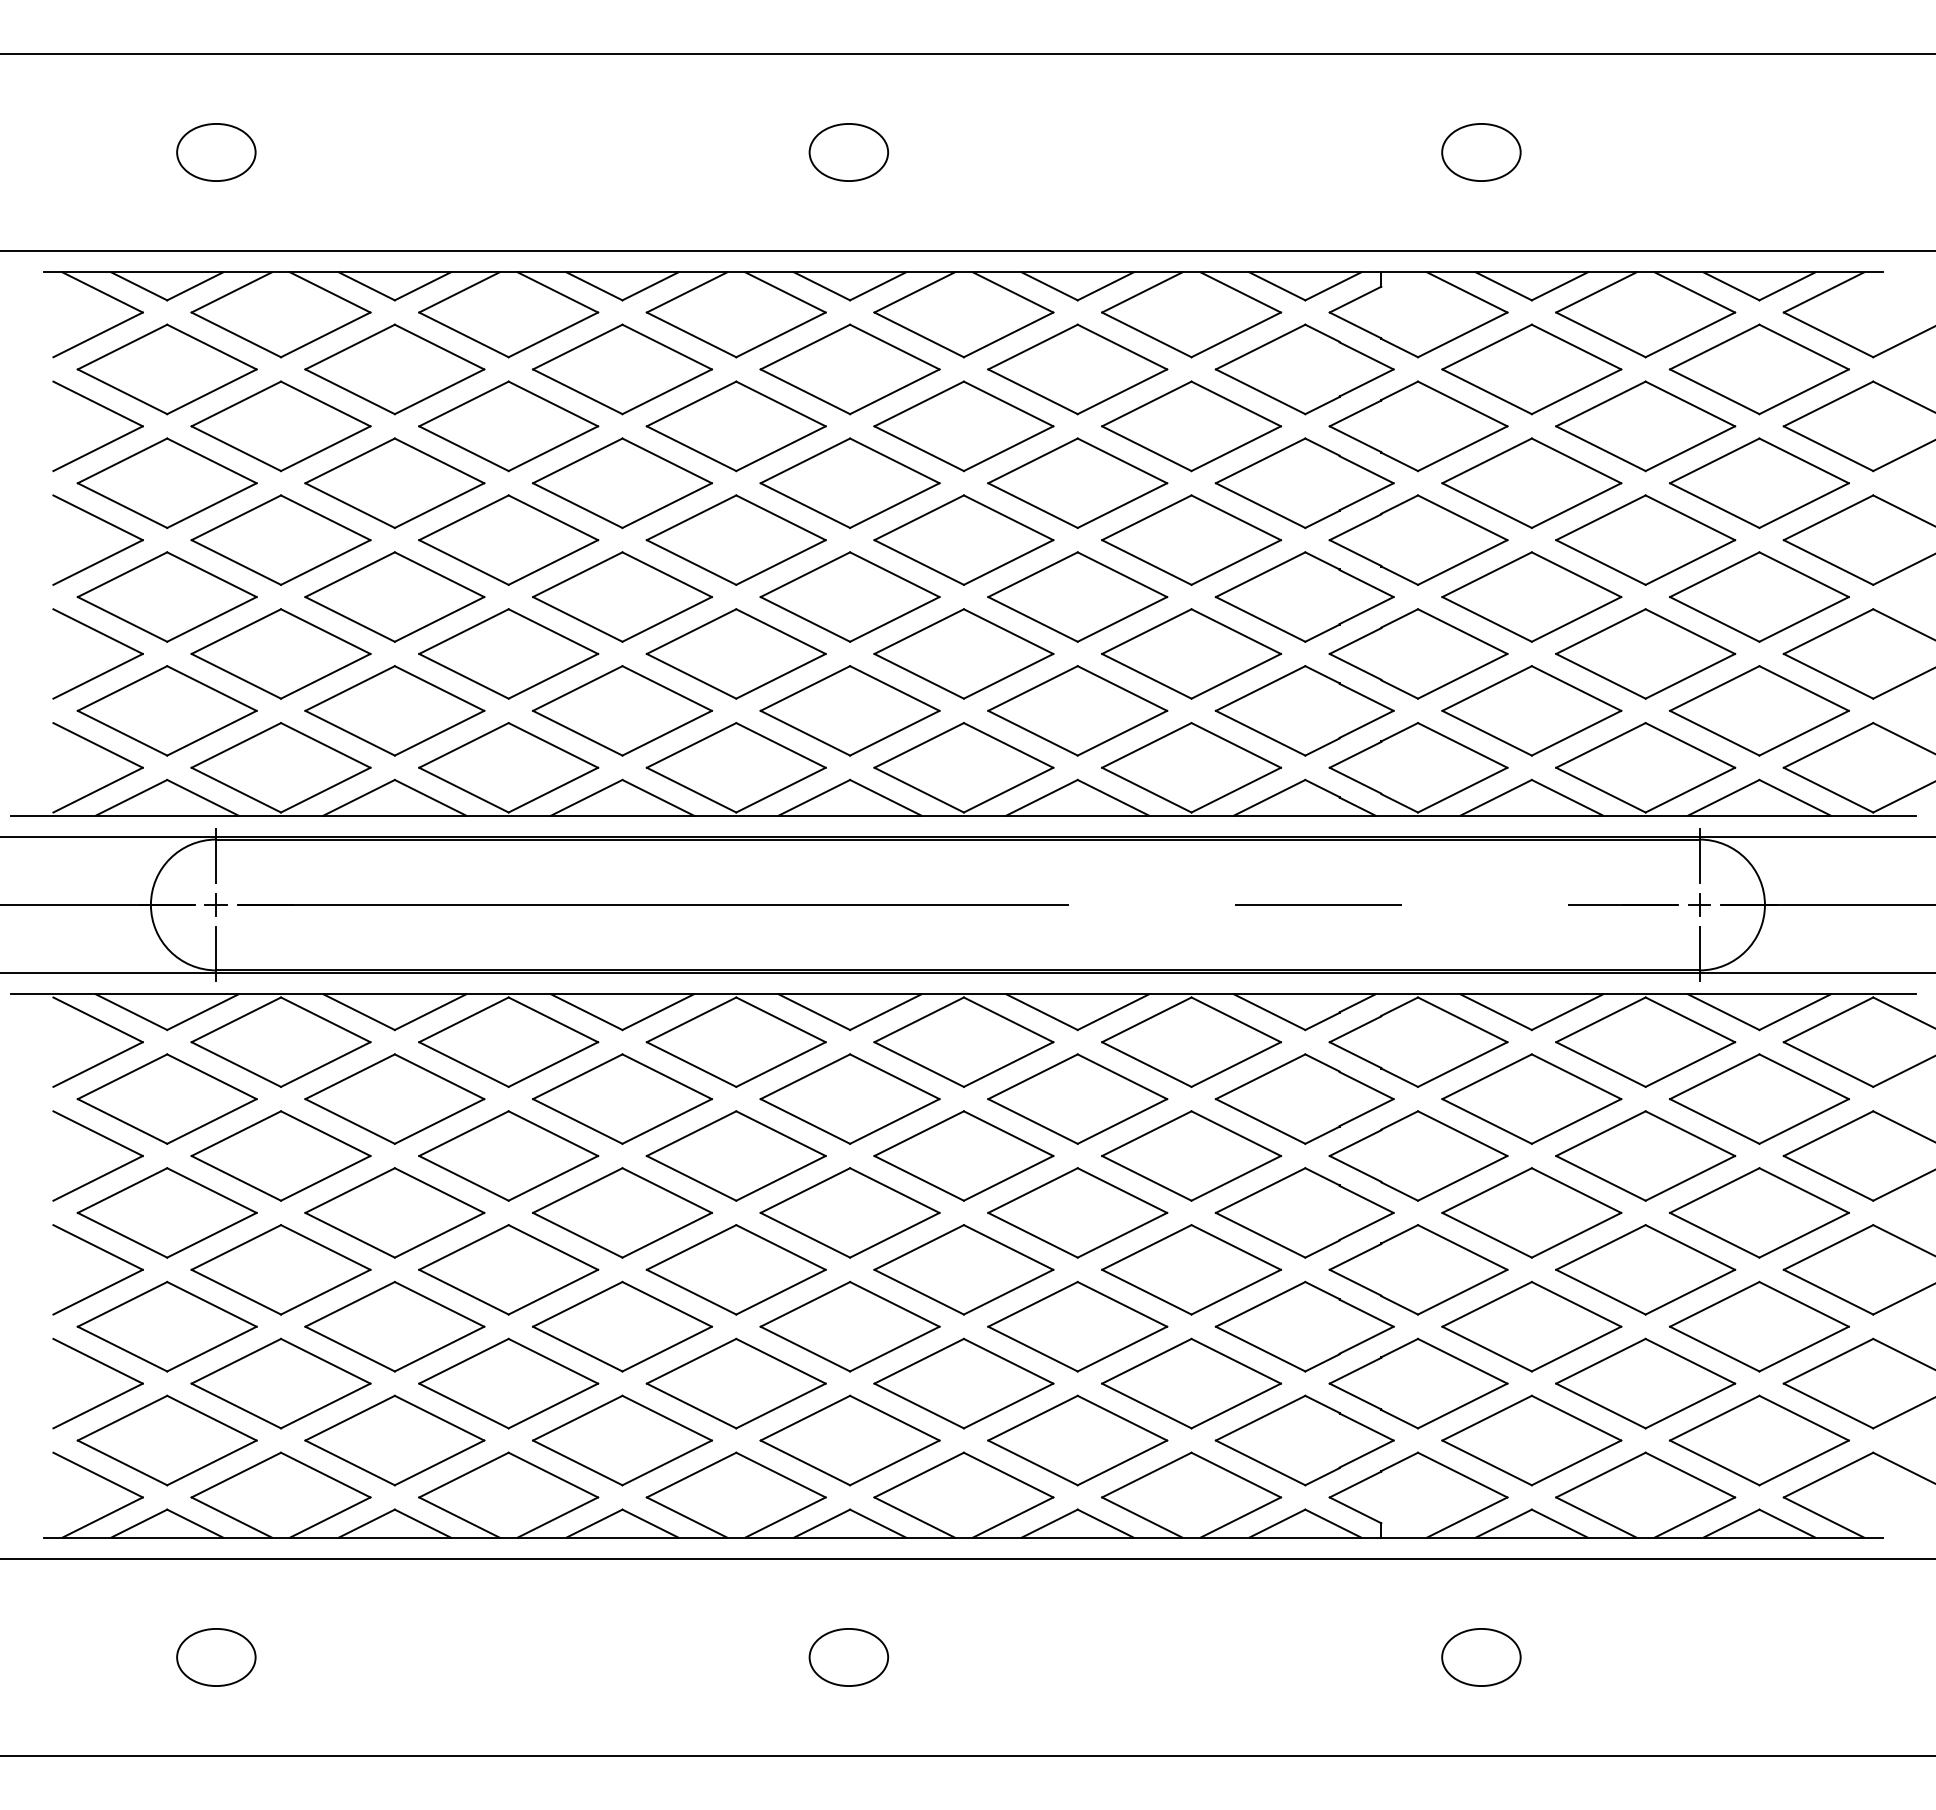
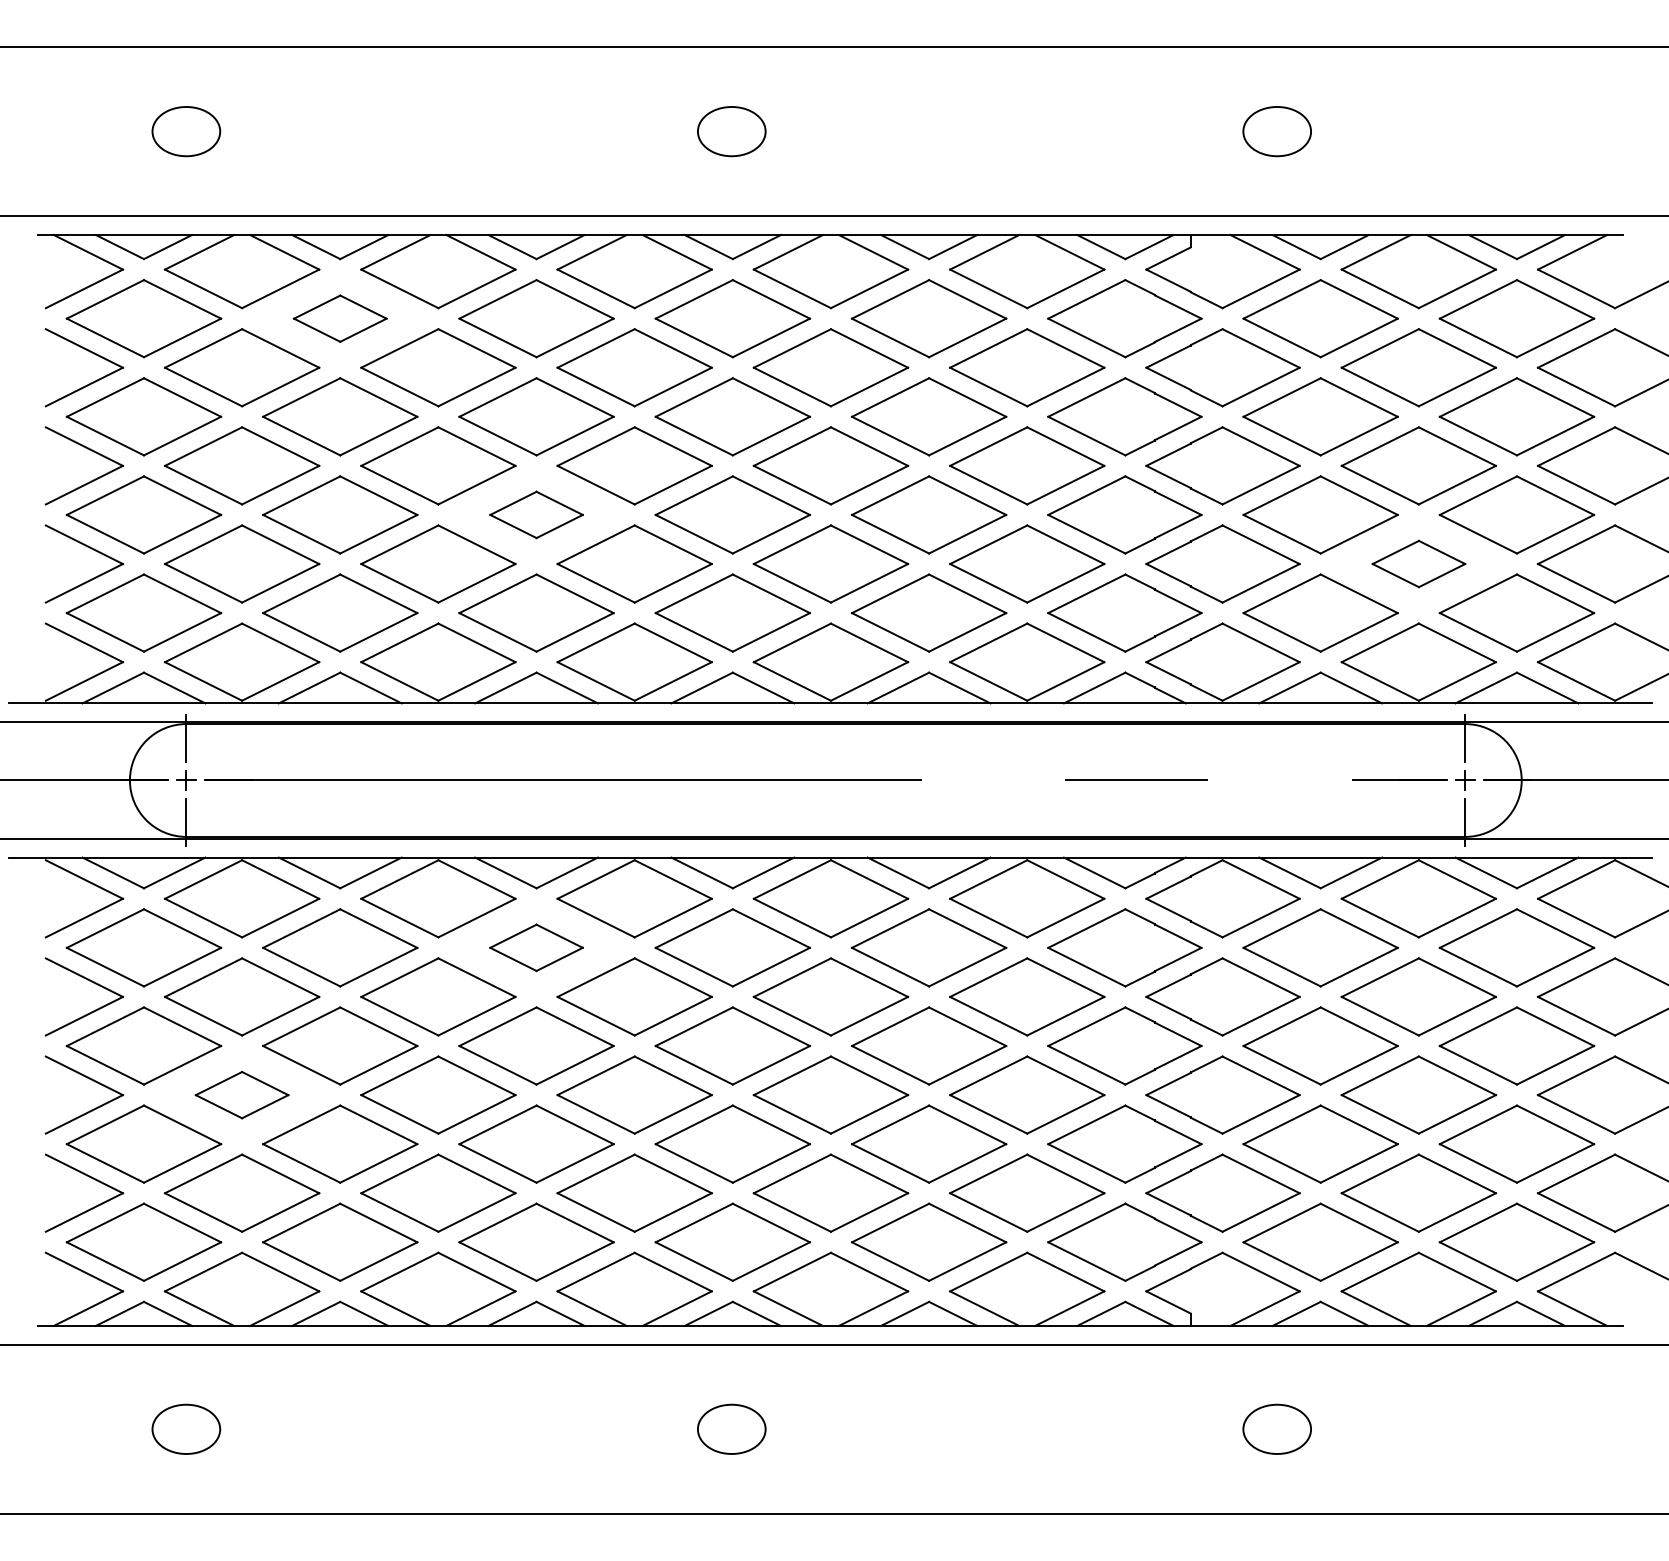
part: (394, 369) -> (339, 318), size x0.6
part: (622, 596) -> (536, 514), size x0.6
part: (1645, 653) -> (1418, 563), size x0.6
part: (622, 1098) -> (536, 947), size x0.6
part: (280, 1269) -> (241, 1094), size x0.6

